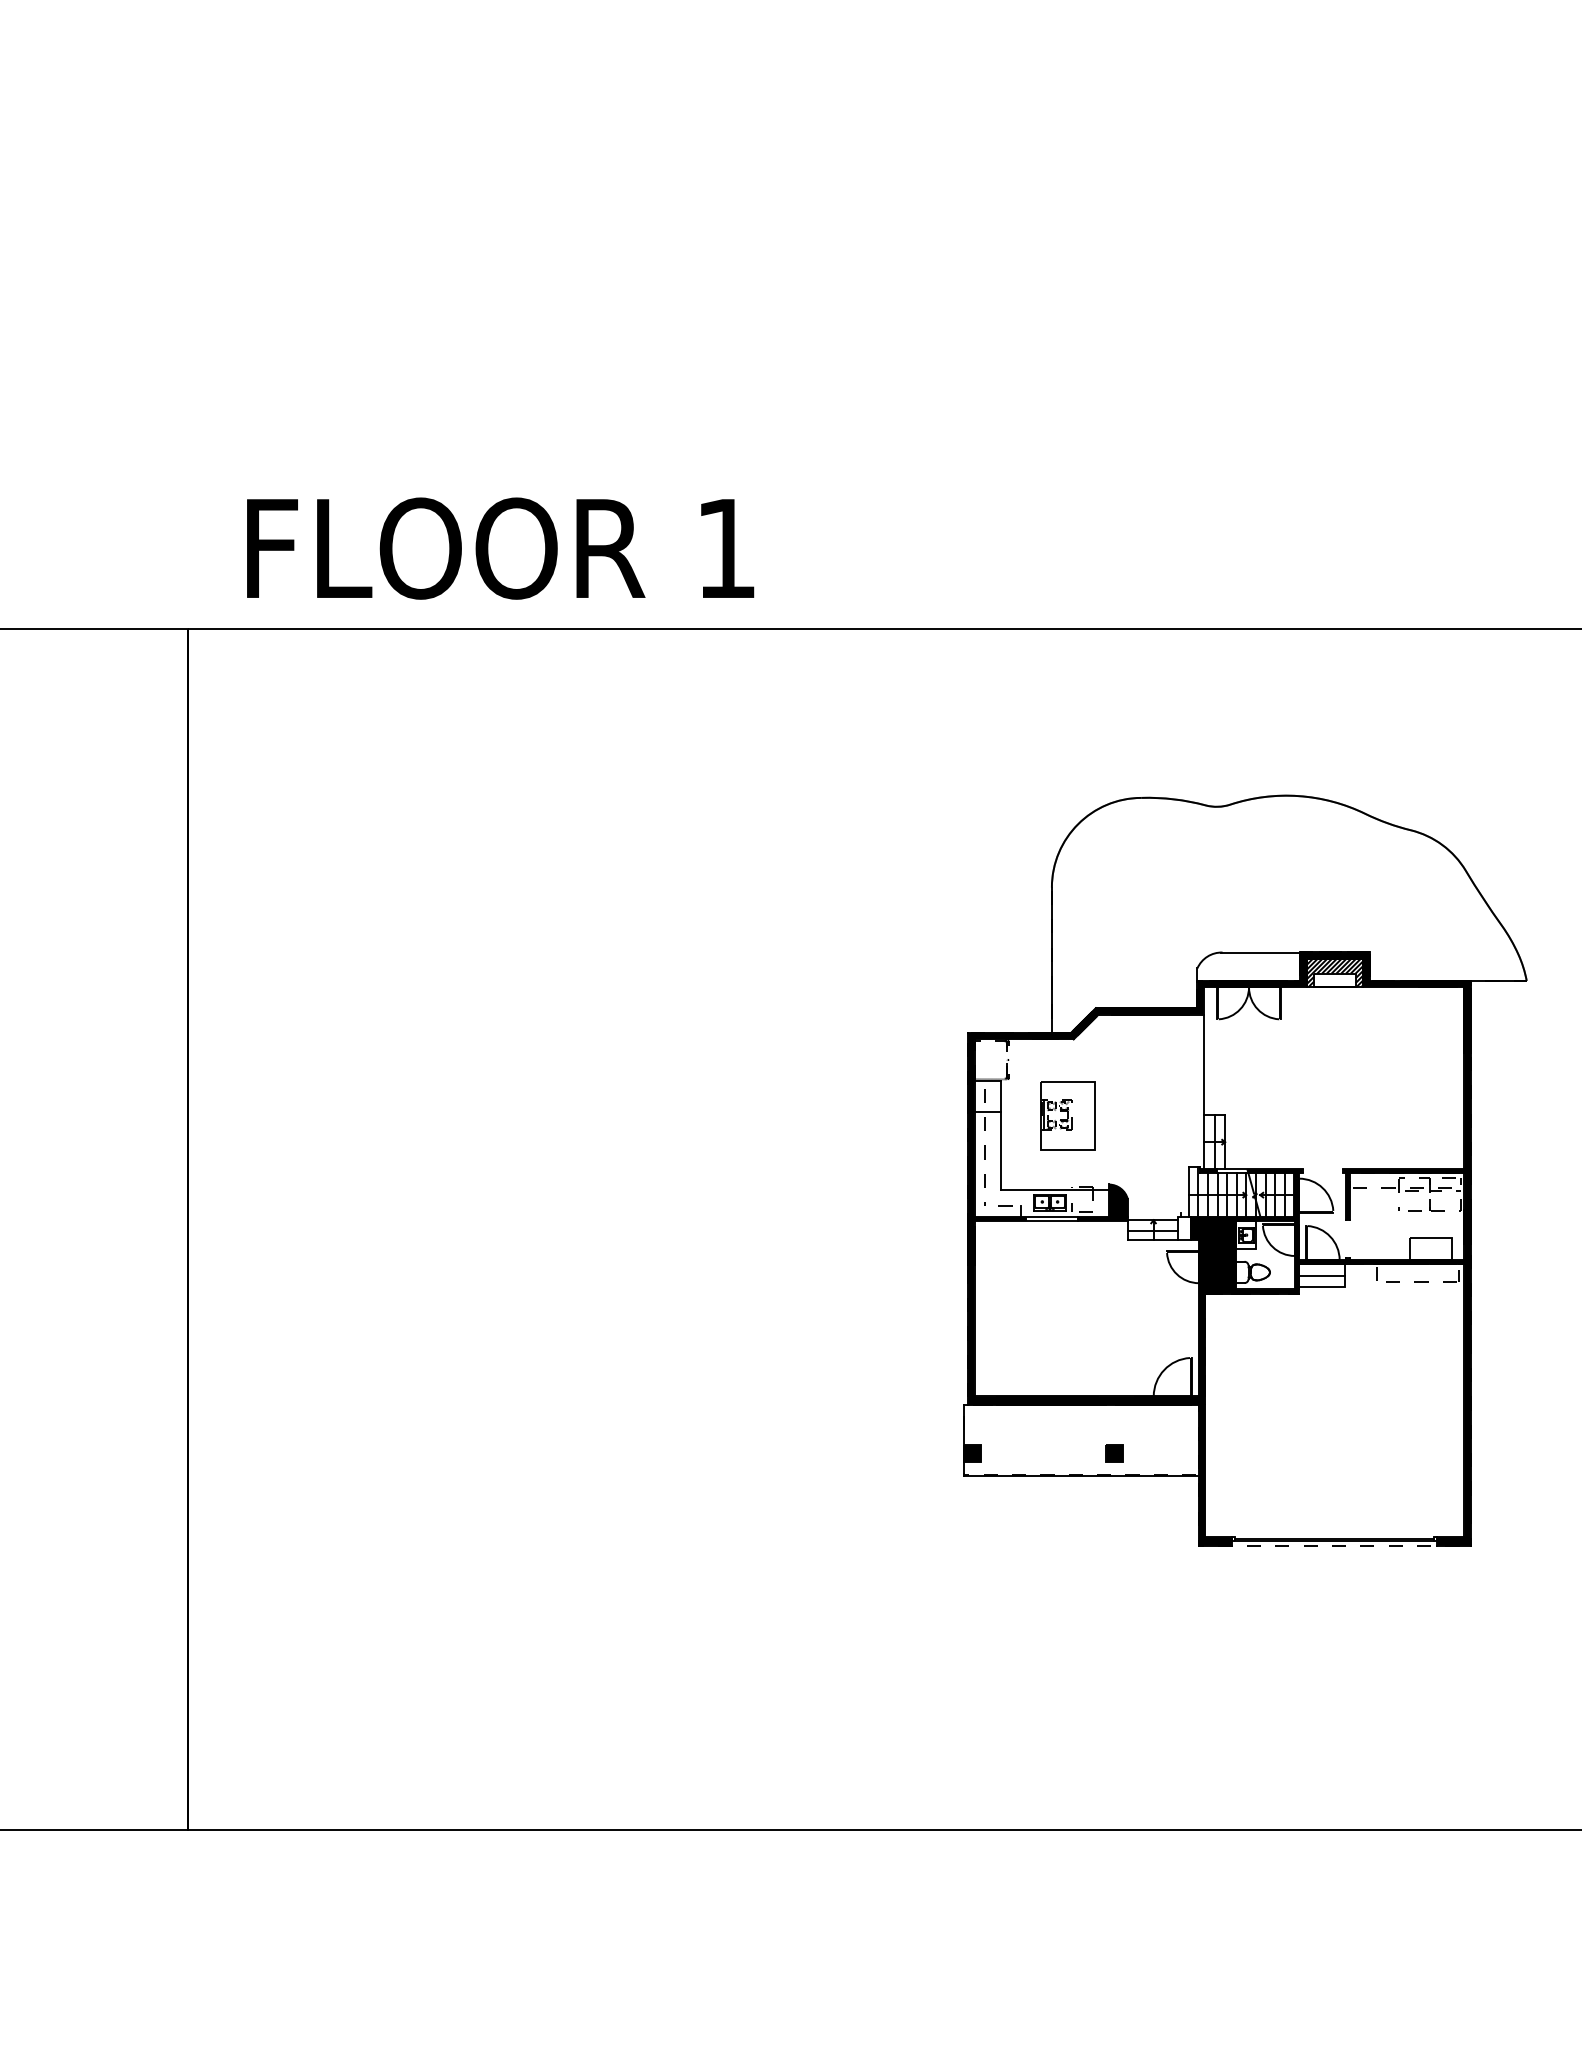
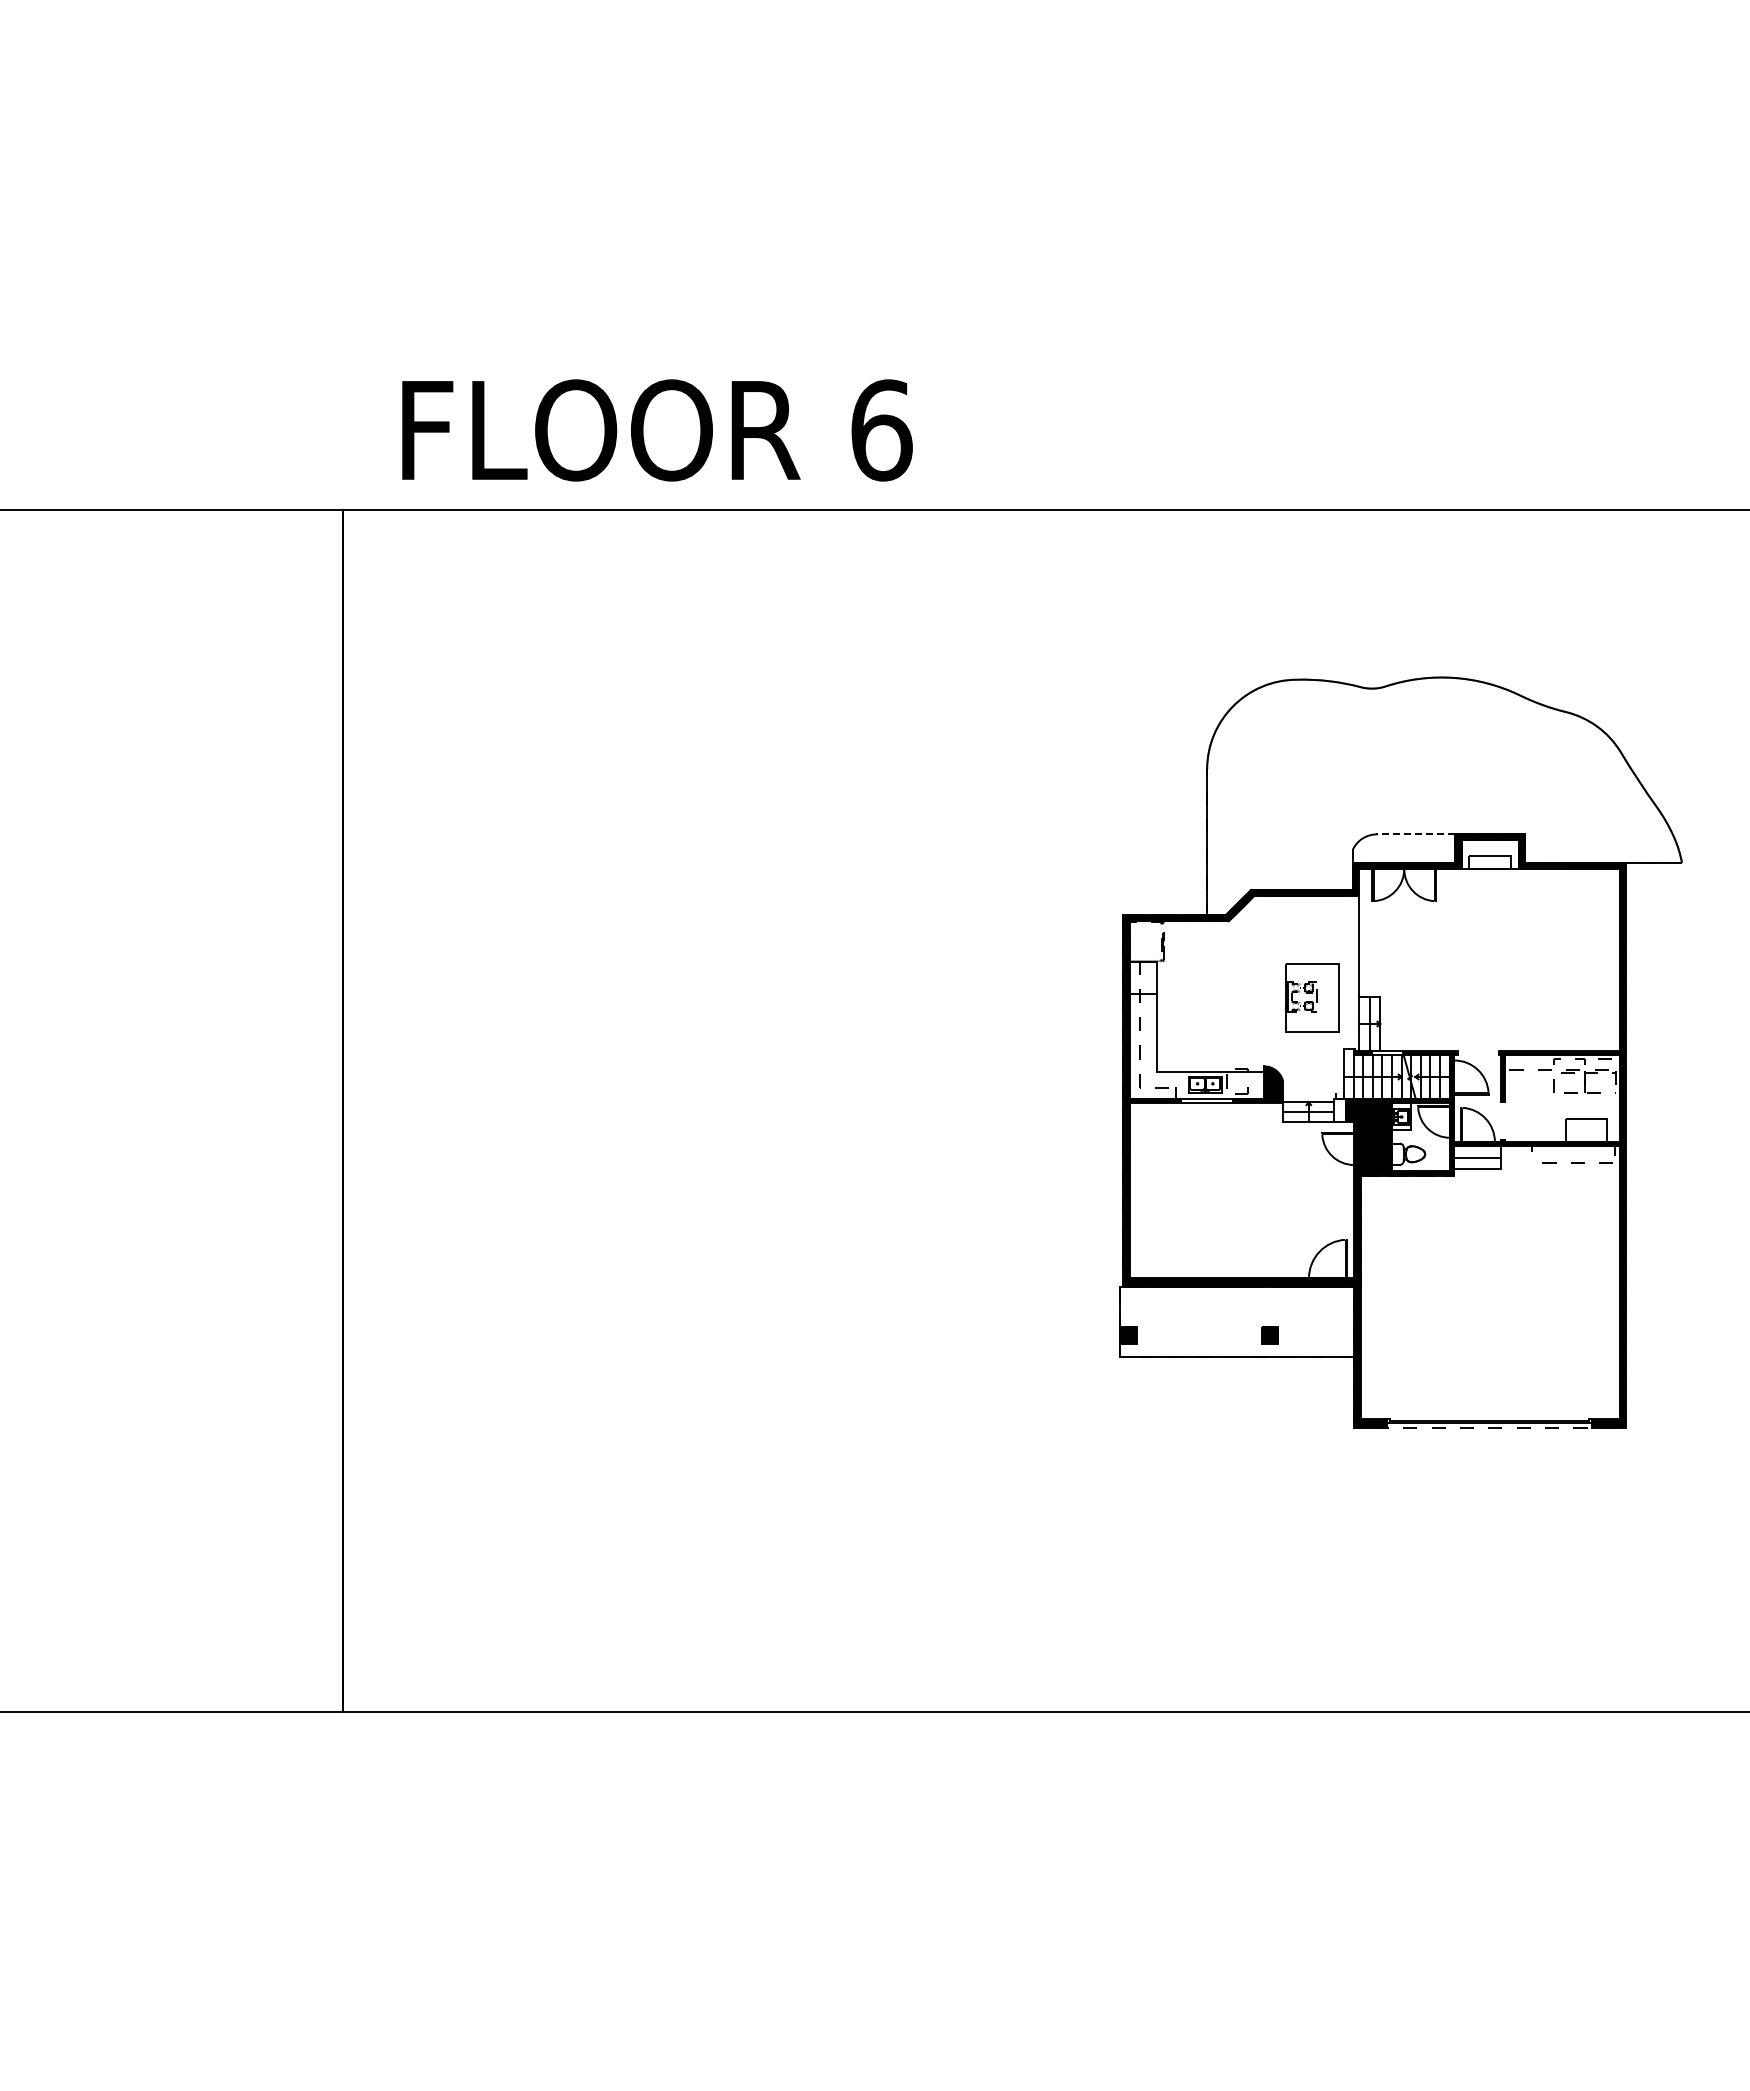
text: (726, 548) -> (881, 430), 1 -> 6
line: (1260, 952) -> (1415, 834), solid -> dashed
hatch: (1334, 972) -> (1489, 854), removed
part: (1068, 1115) -> (1312, 997), moved

